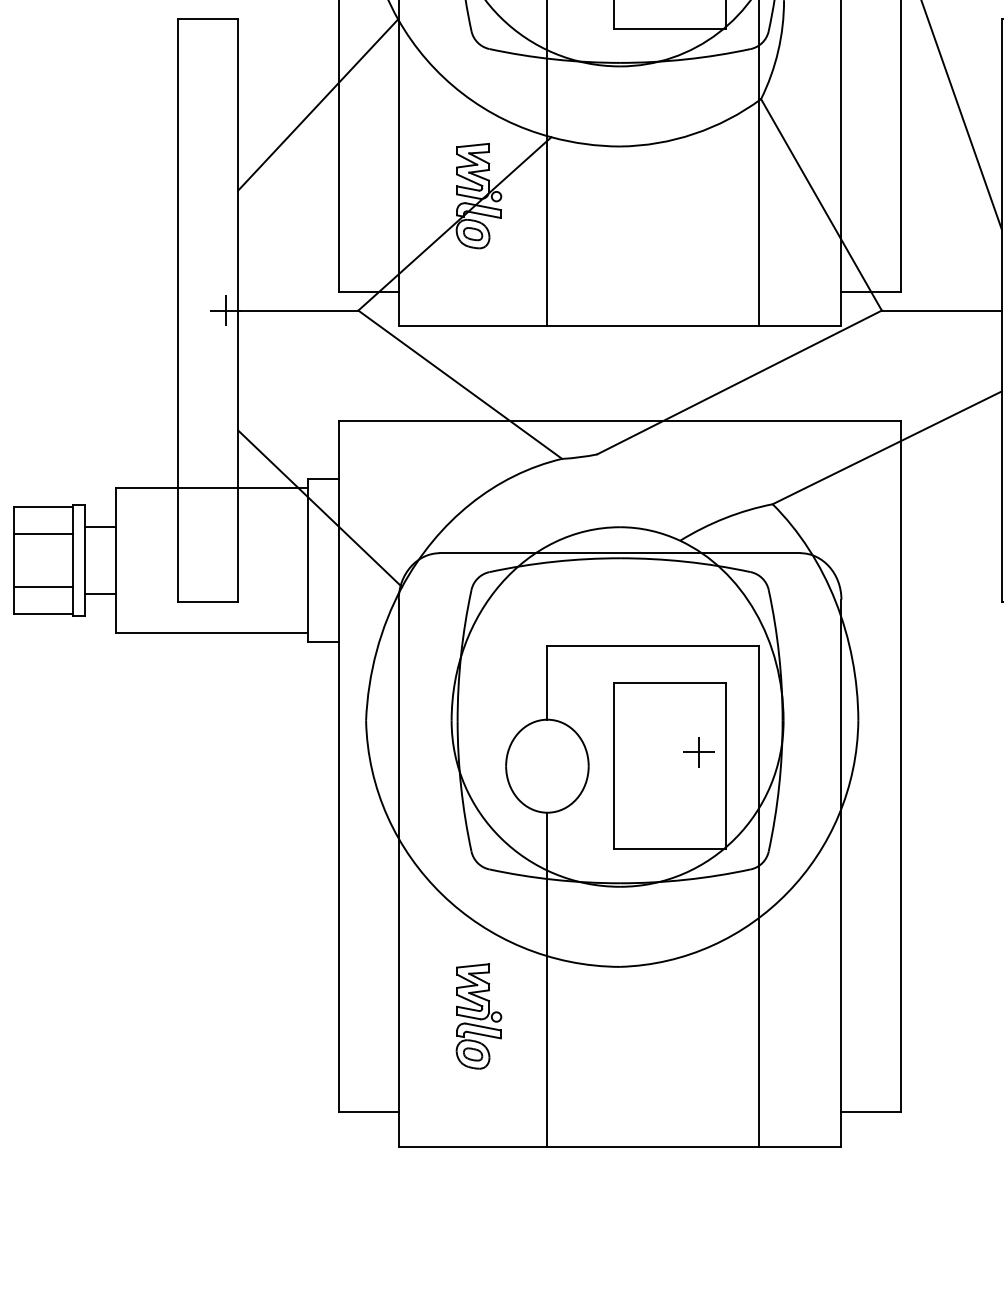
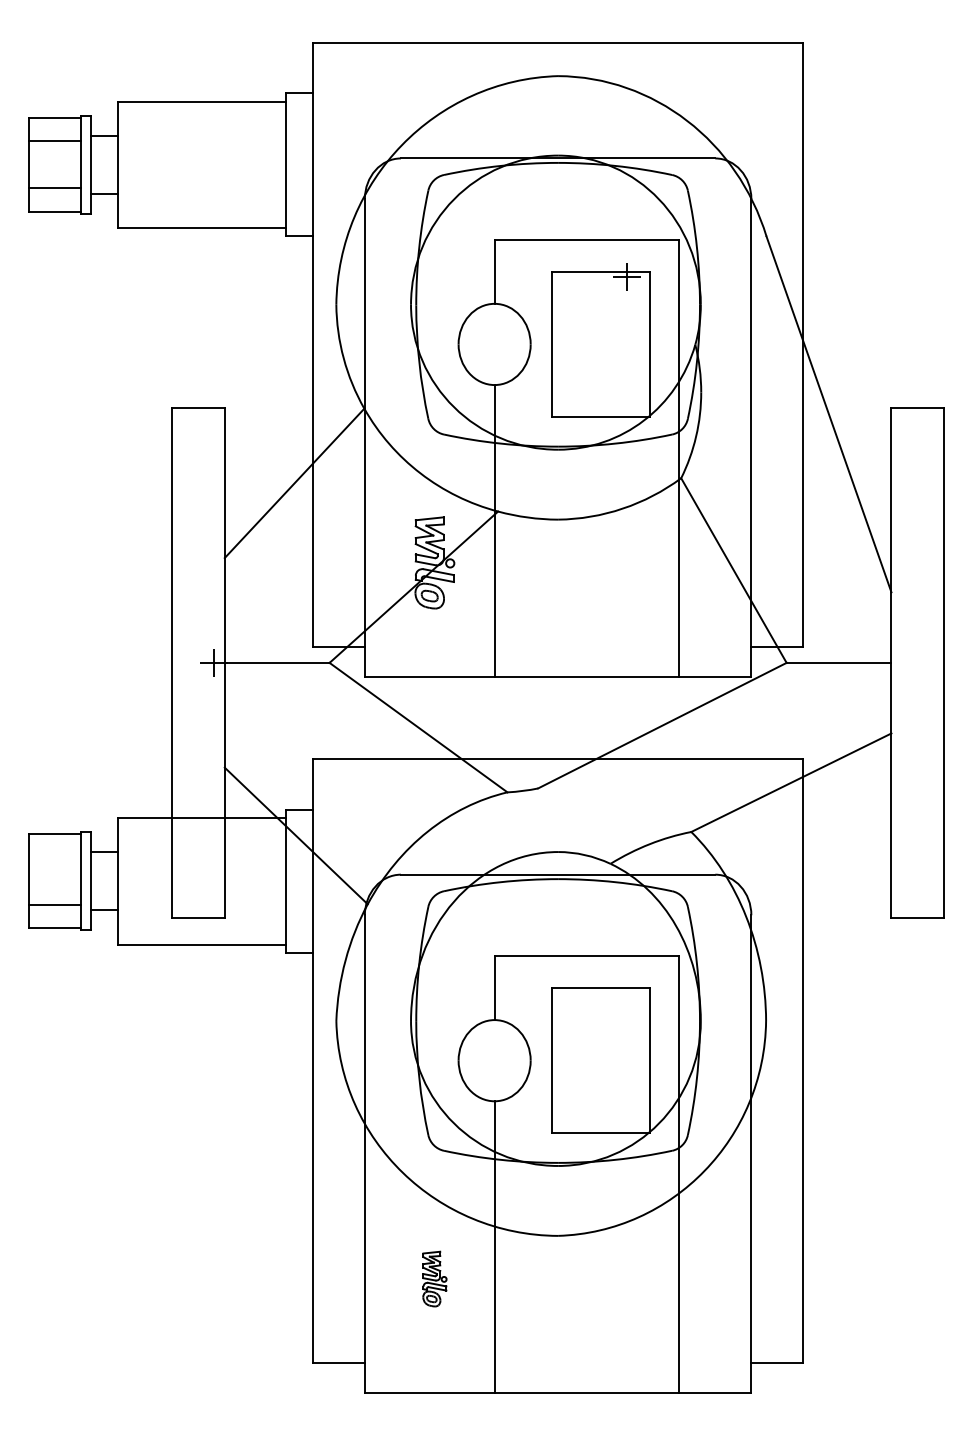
line: (43, 533) -> (54, 857), removed
part: (698, 752) -> (626, 1048), removed
part: (478, 1015) -> (434, 1278), size x0.6

